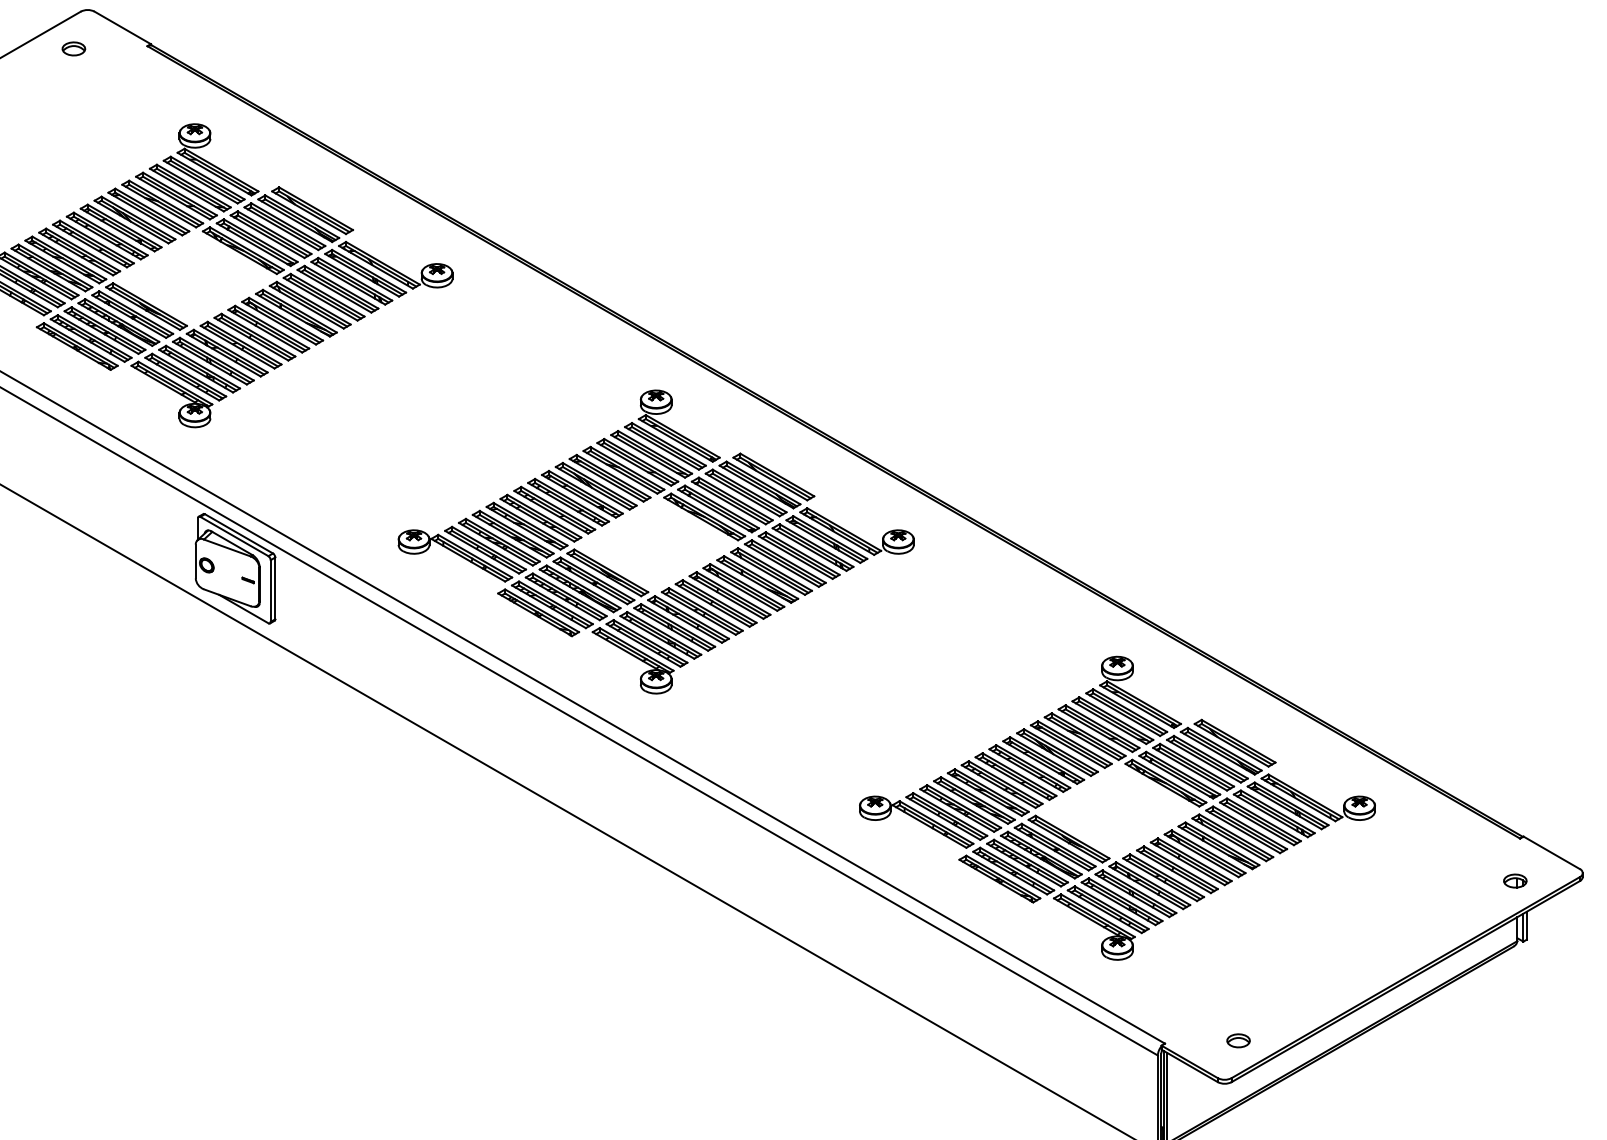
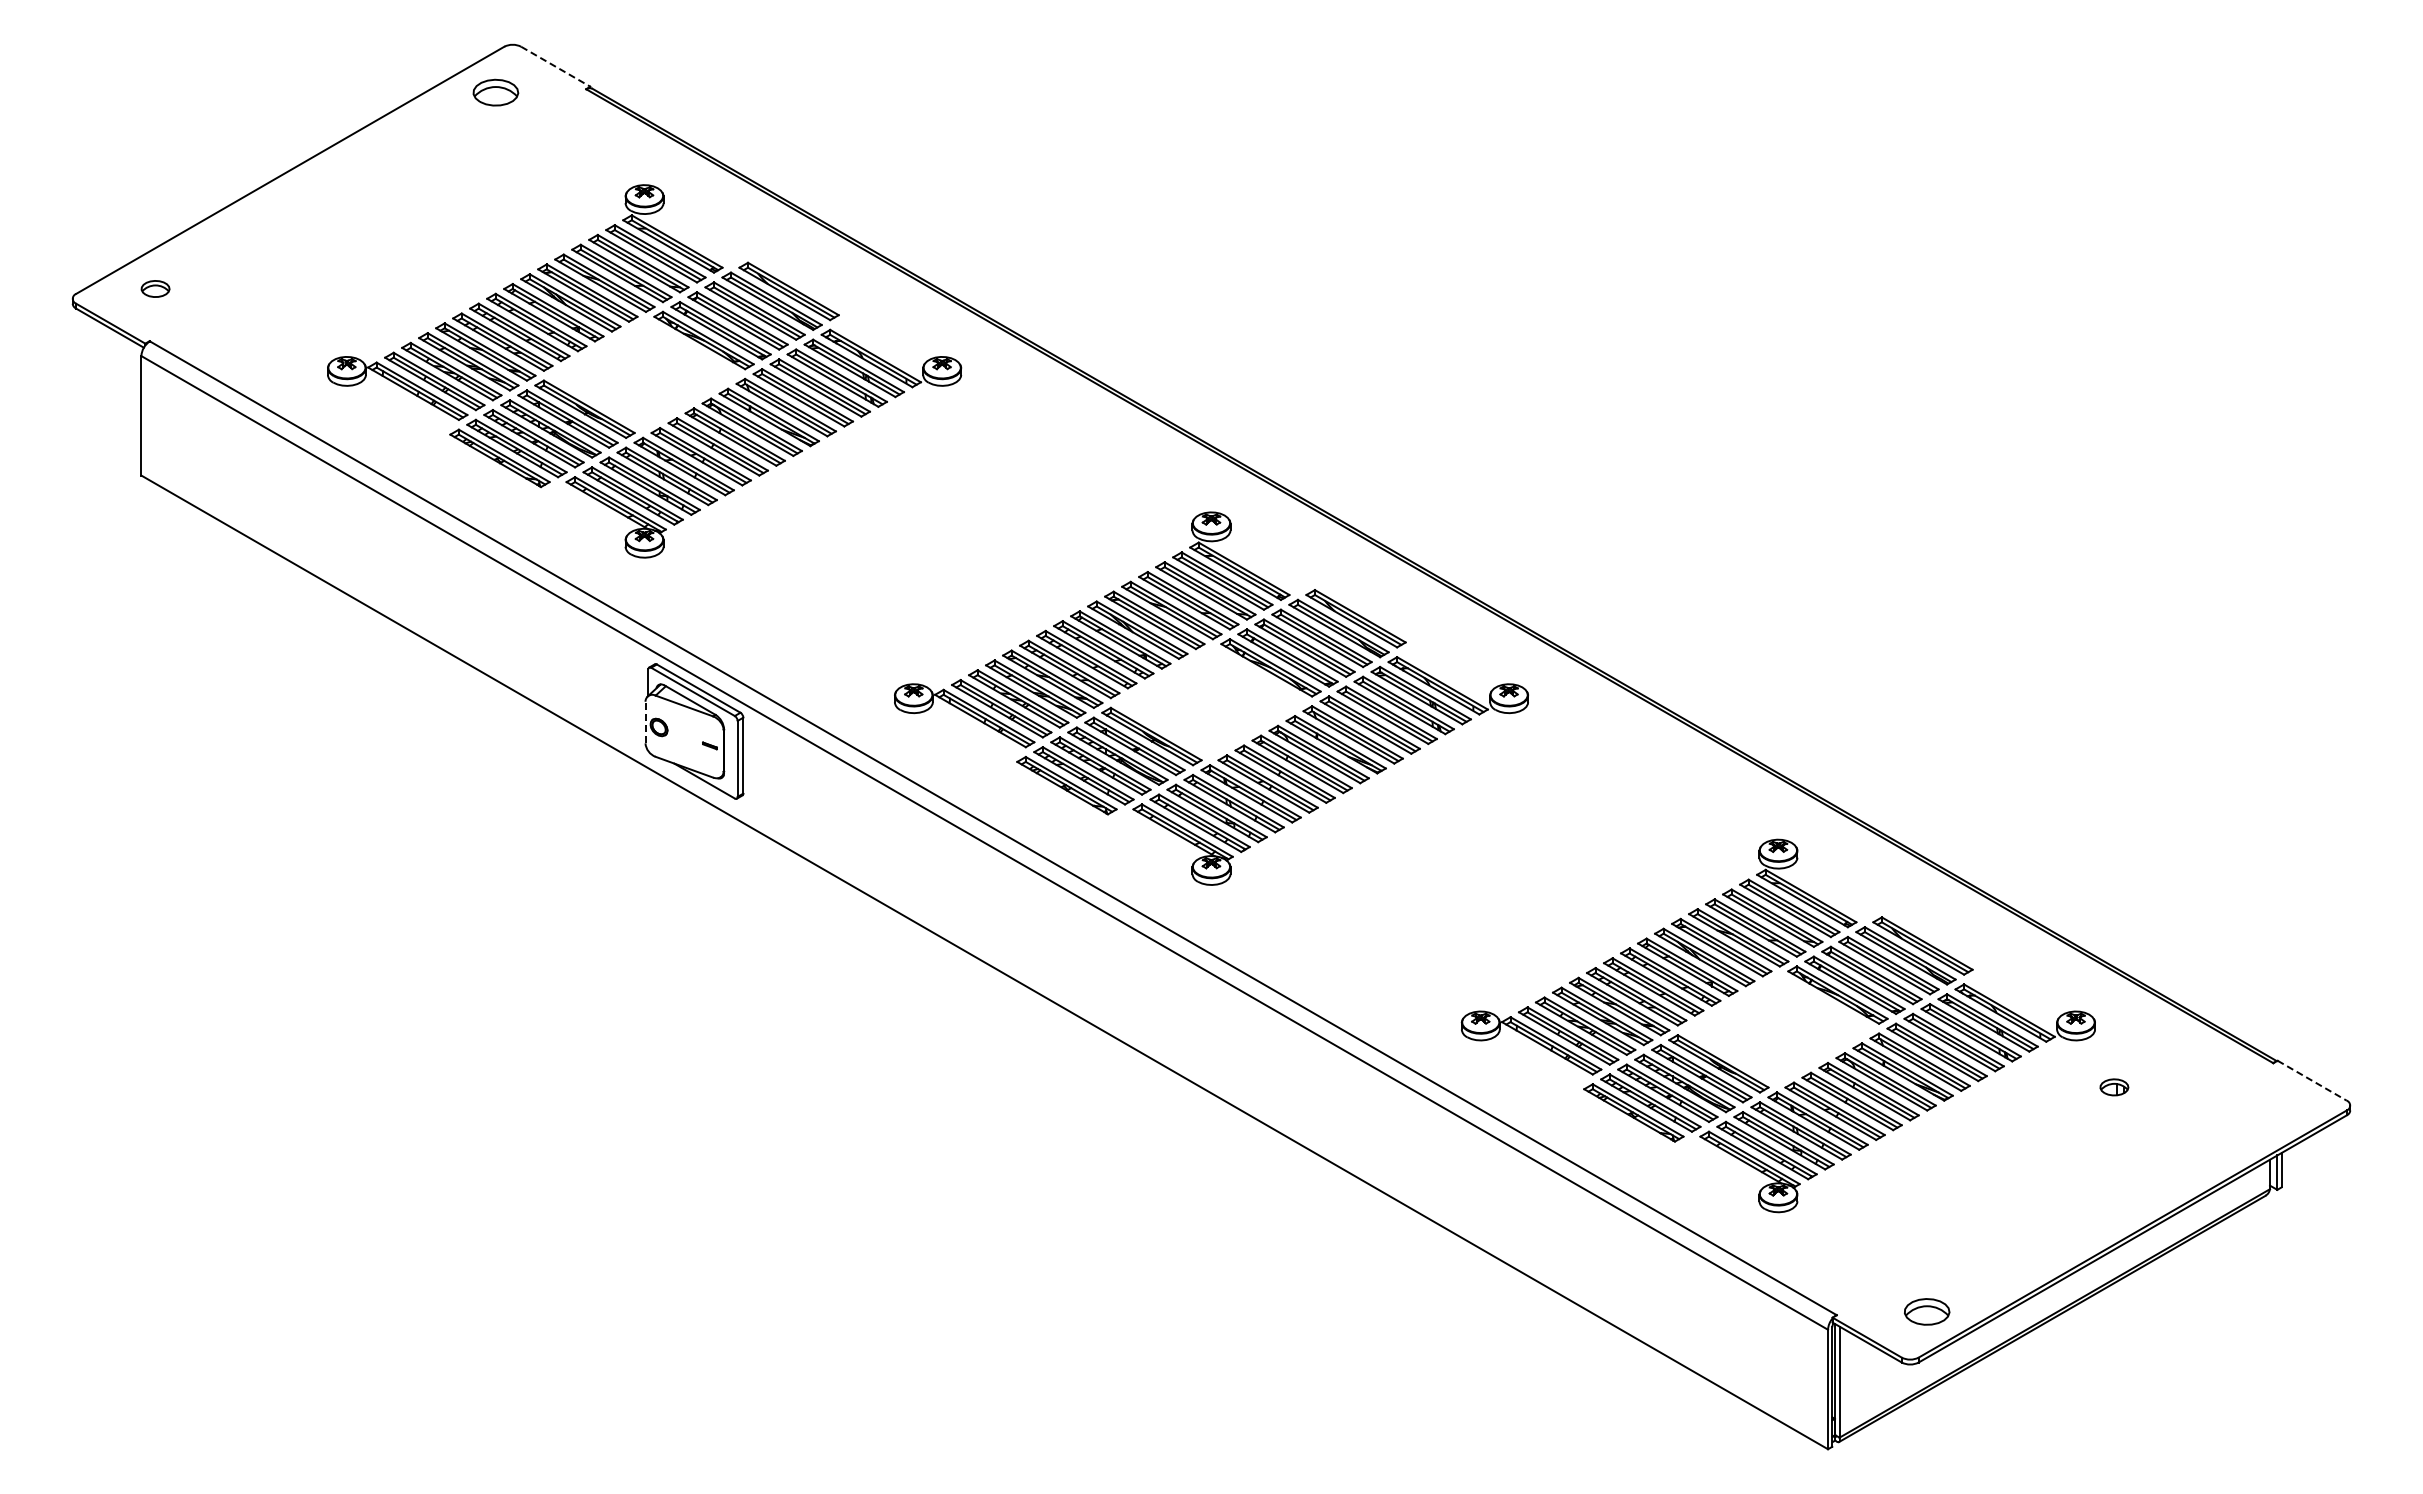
line: (122, 27) -> (555, 66), solid -> dashed
part: (73, 48) -> (495, 92), size x1.6
line: (195, 561) -> (645, 722), solid -> dashed
line: (1552, 852) -> (2312, 1080), solid -> dashed
part: (1515, 881) -> (2114, 1087), moved
part: (1238, 1040) -> (1927, 1311), size x1.6

